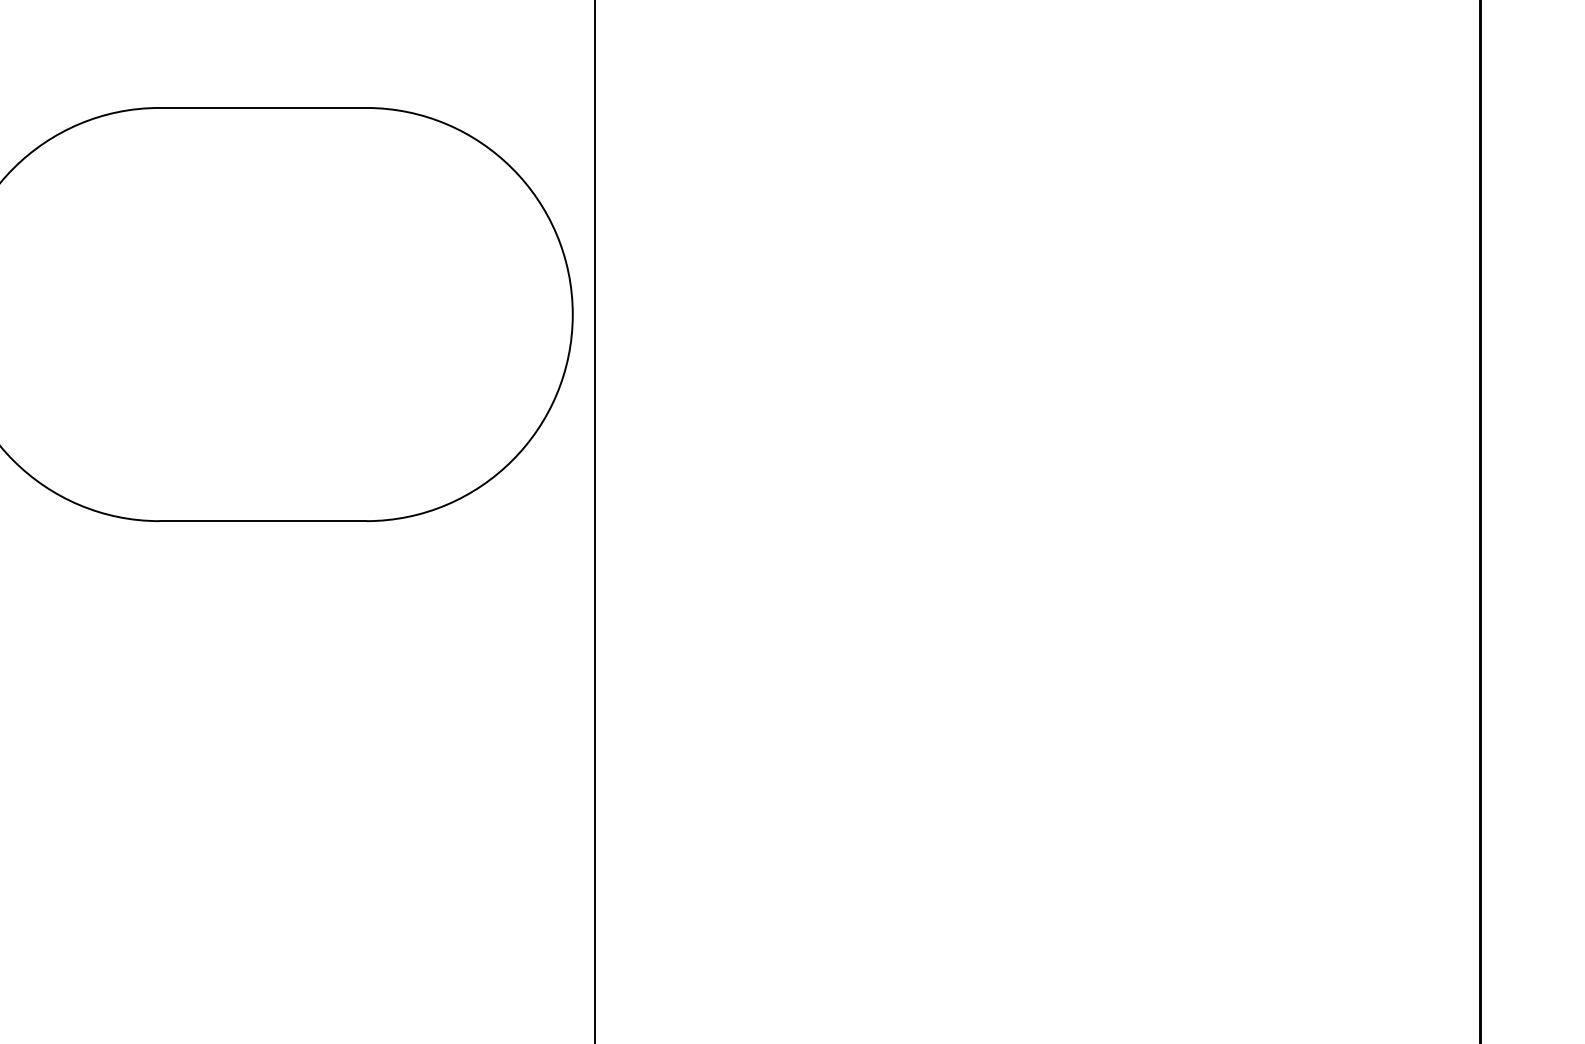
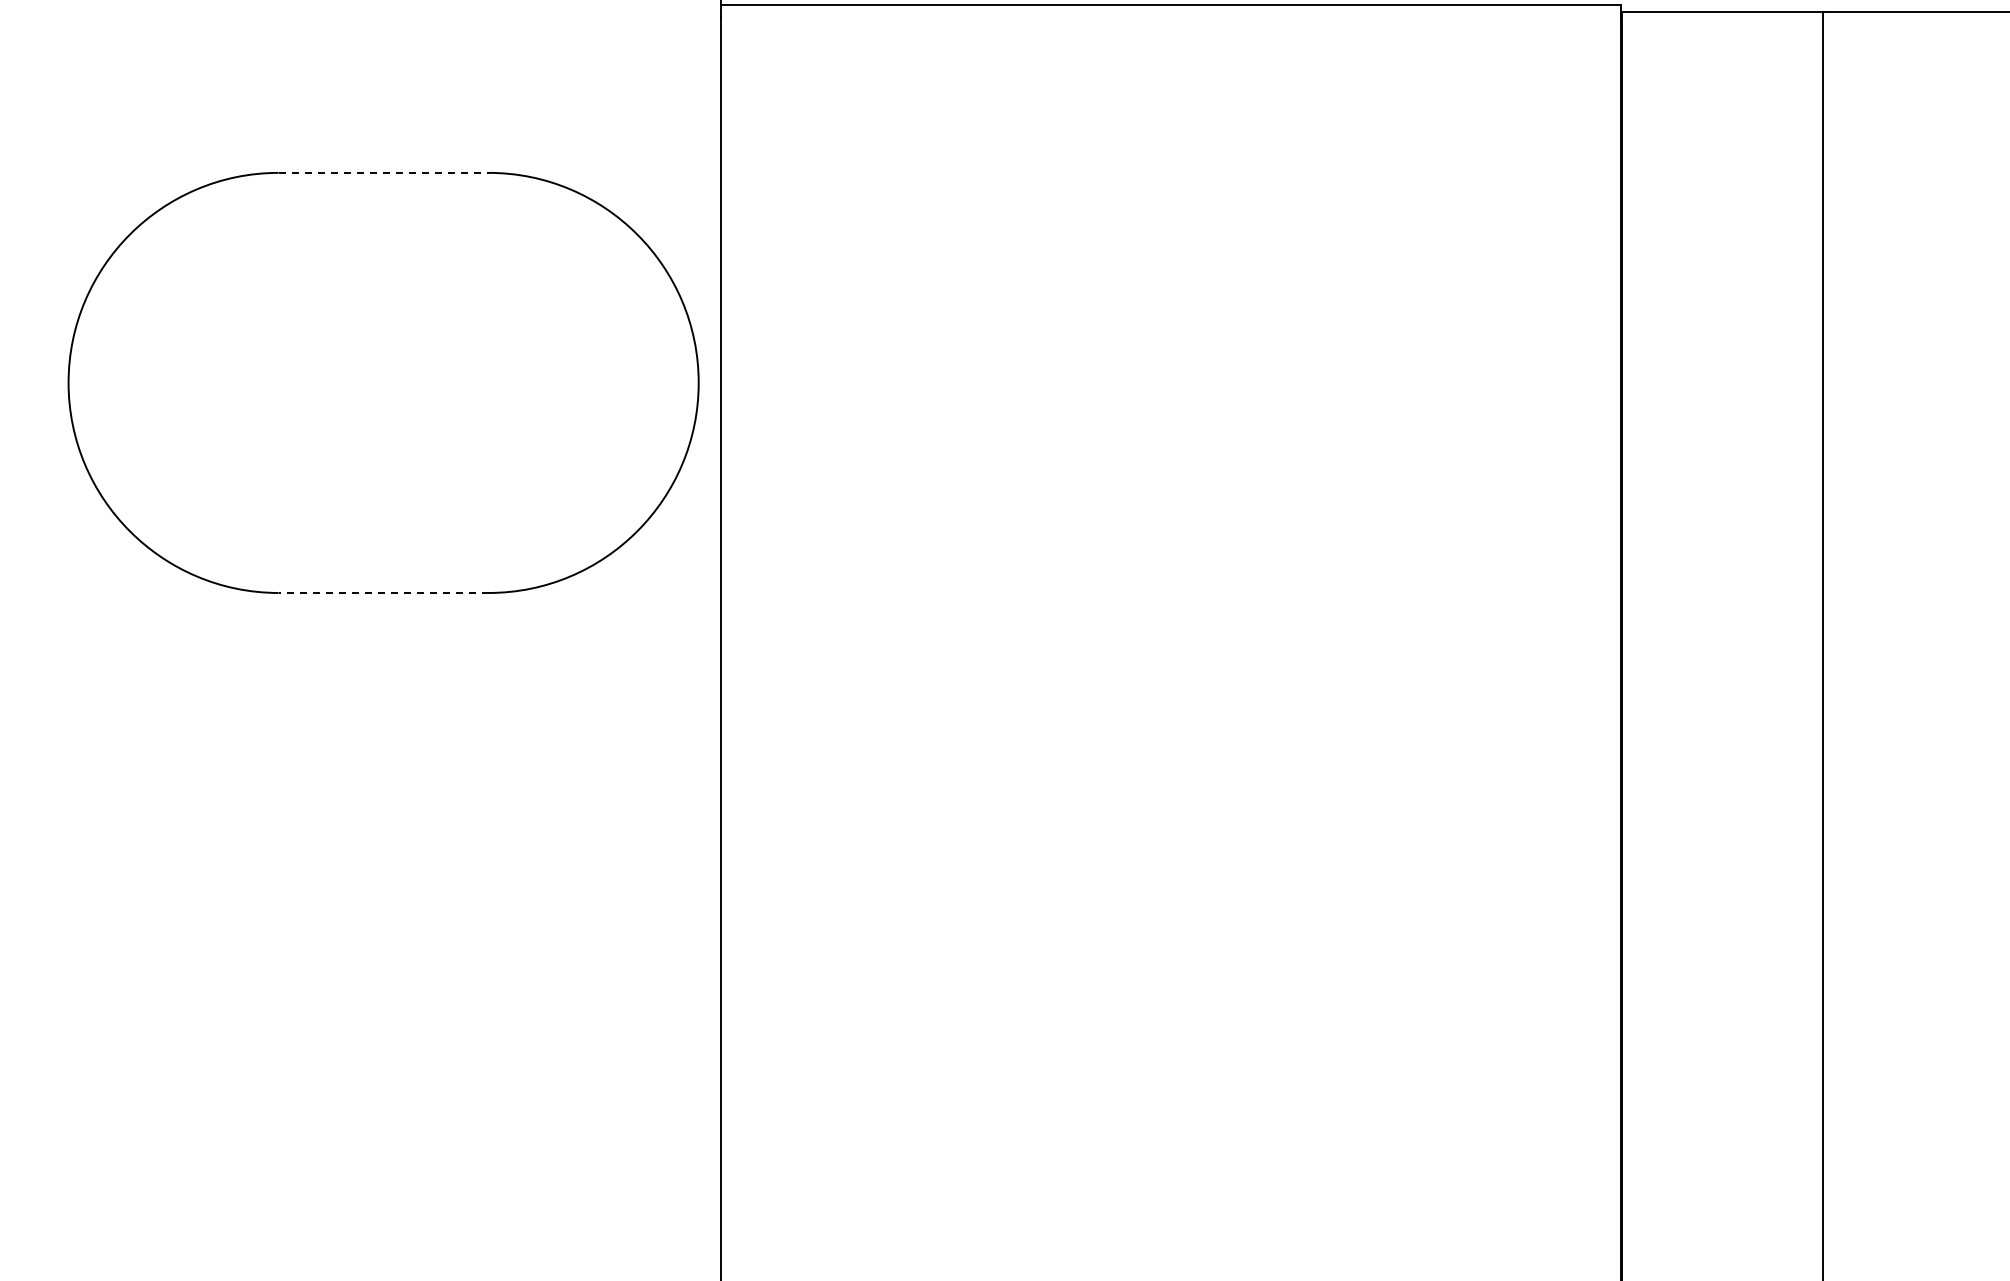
line: (263, 107) -> (384, 172), solid -> dashed
line: (262, 520) -> (383, 592), solid -> dashed

